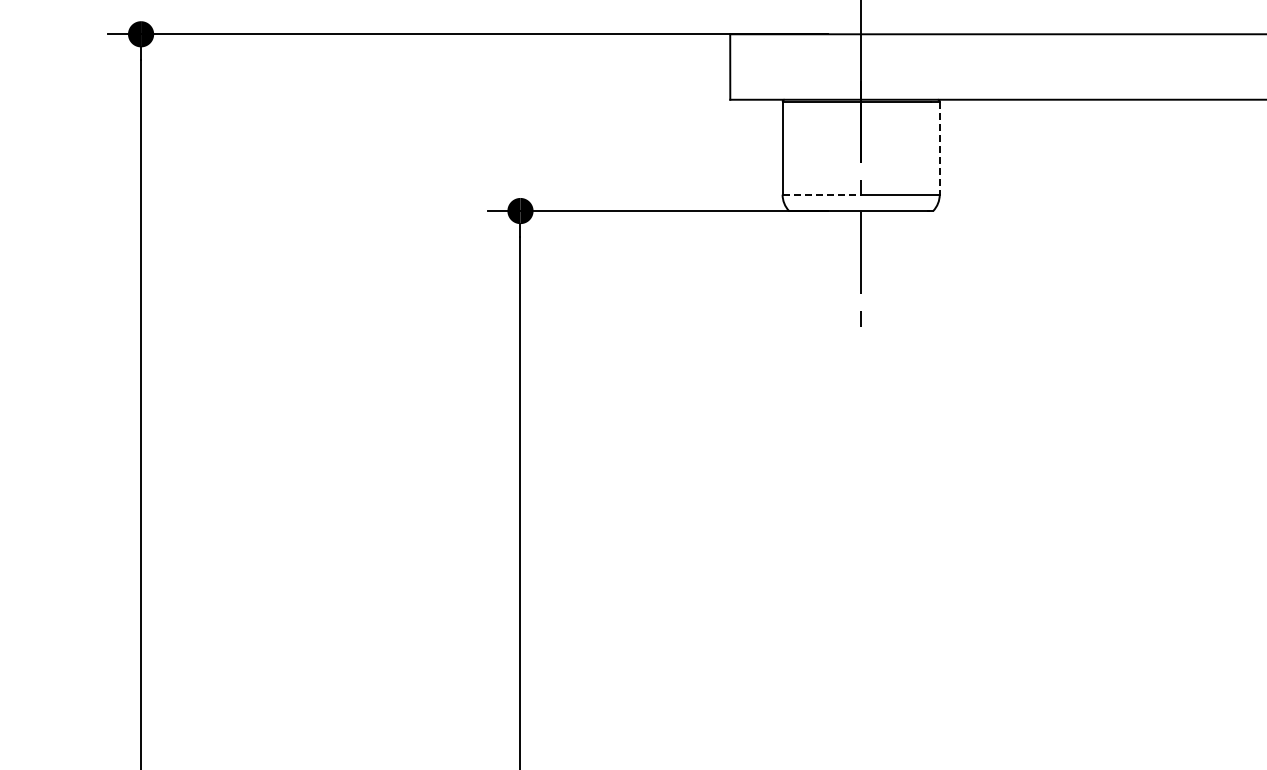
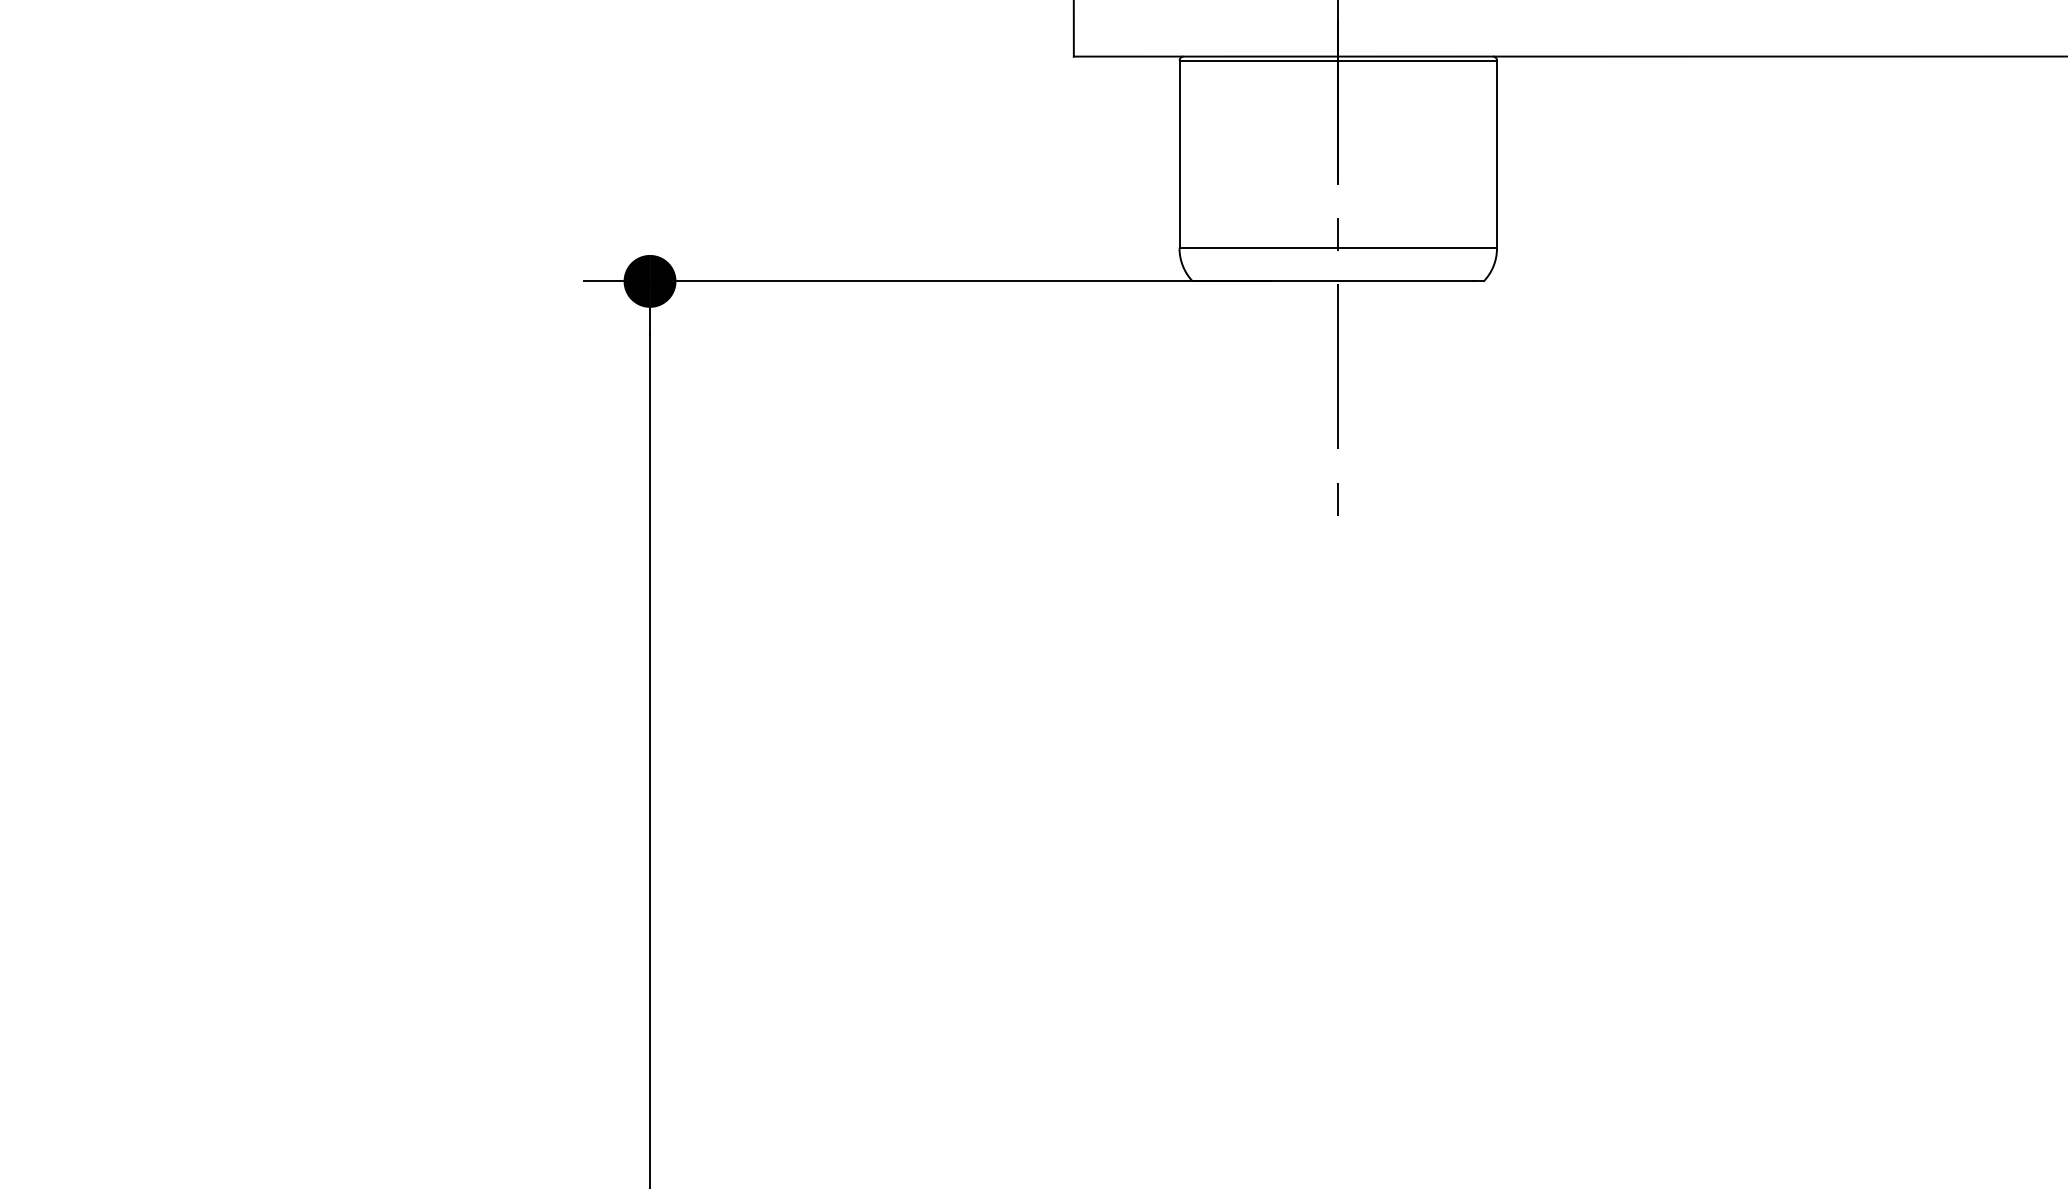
line: (939, 148) -> (1496, 155), dashed -> solid
line: (822, 194) -> (1260, 247), dashed -> solid

